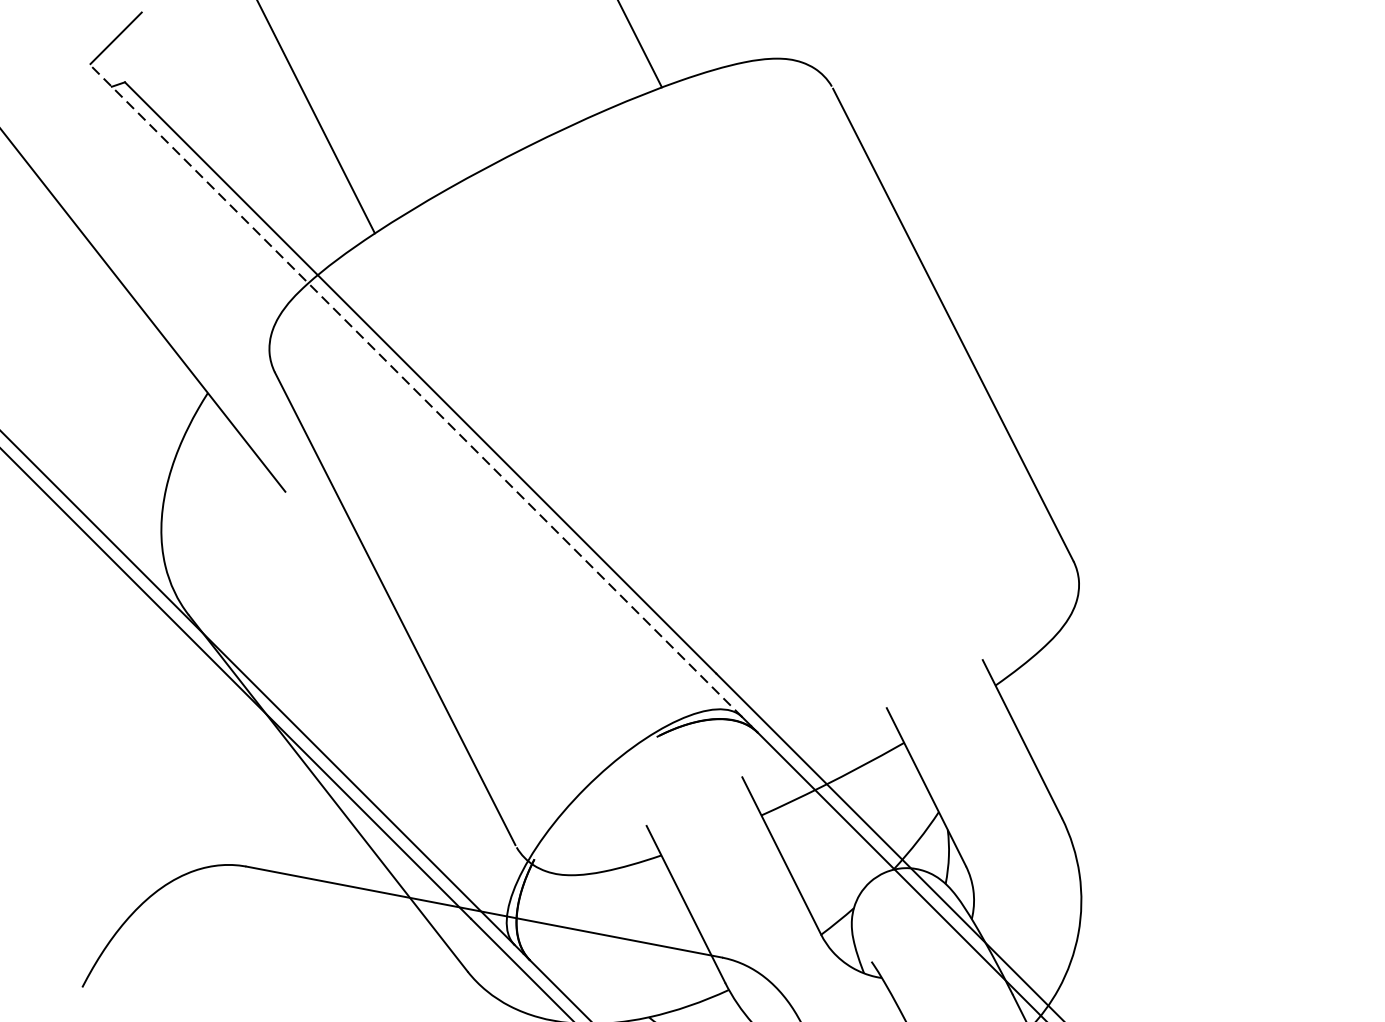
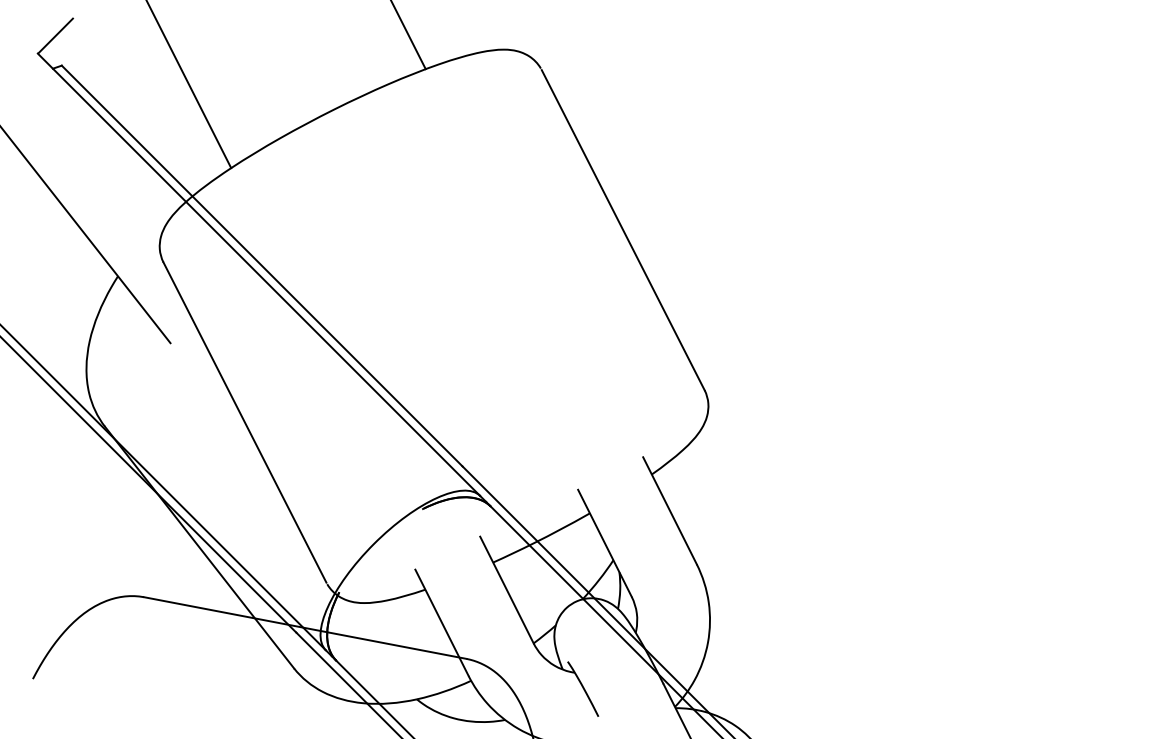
line: (416, 390) -> (259, 274), dashed -> solid

